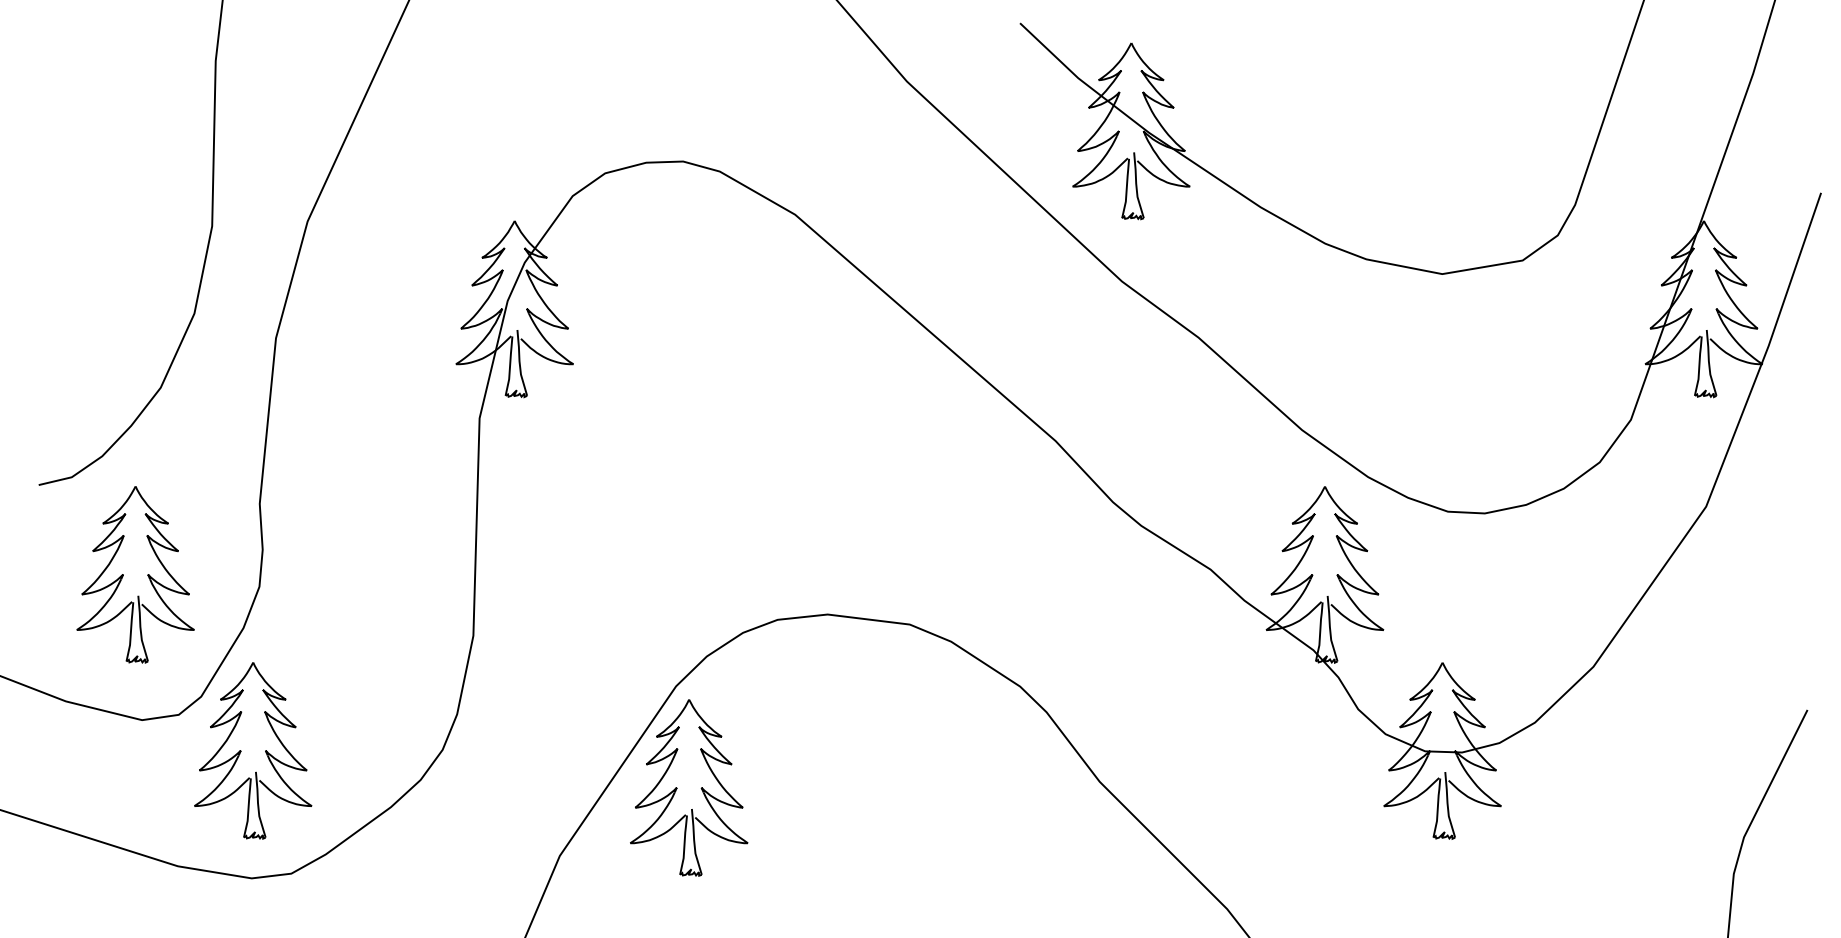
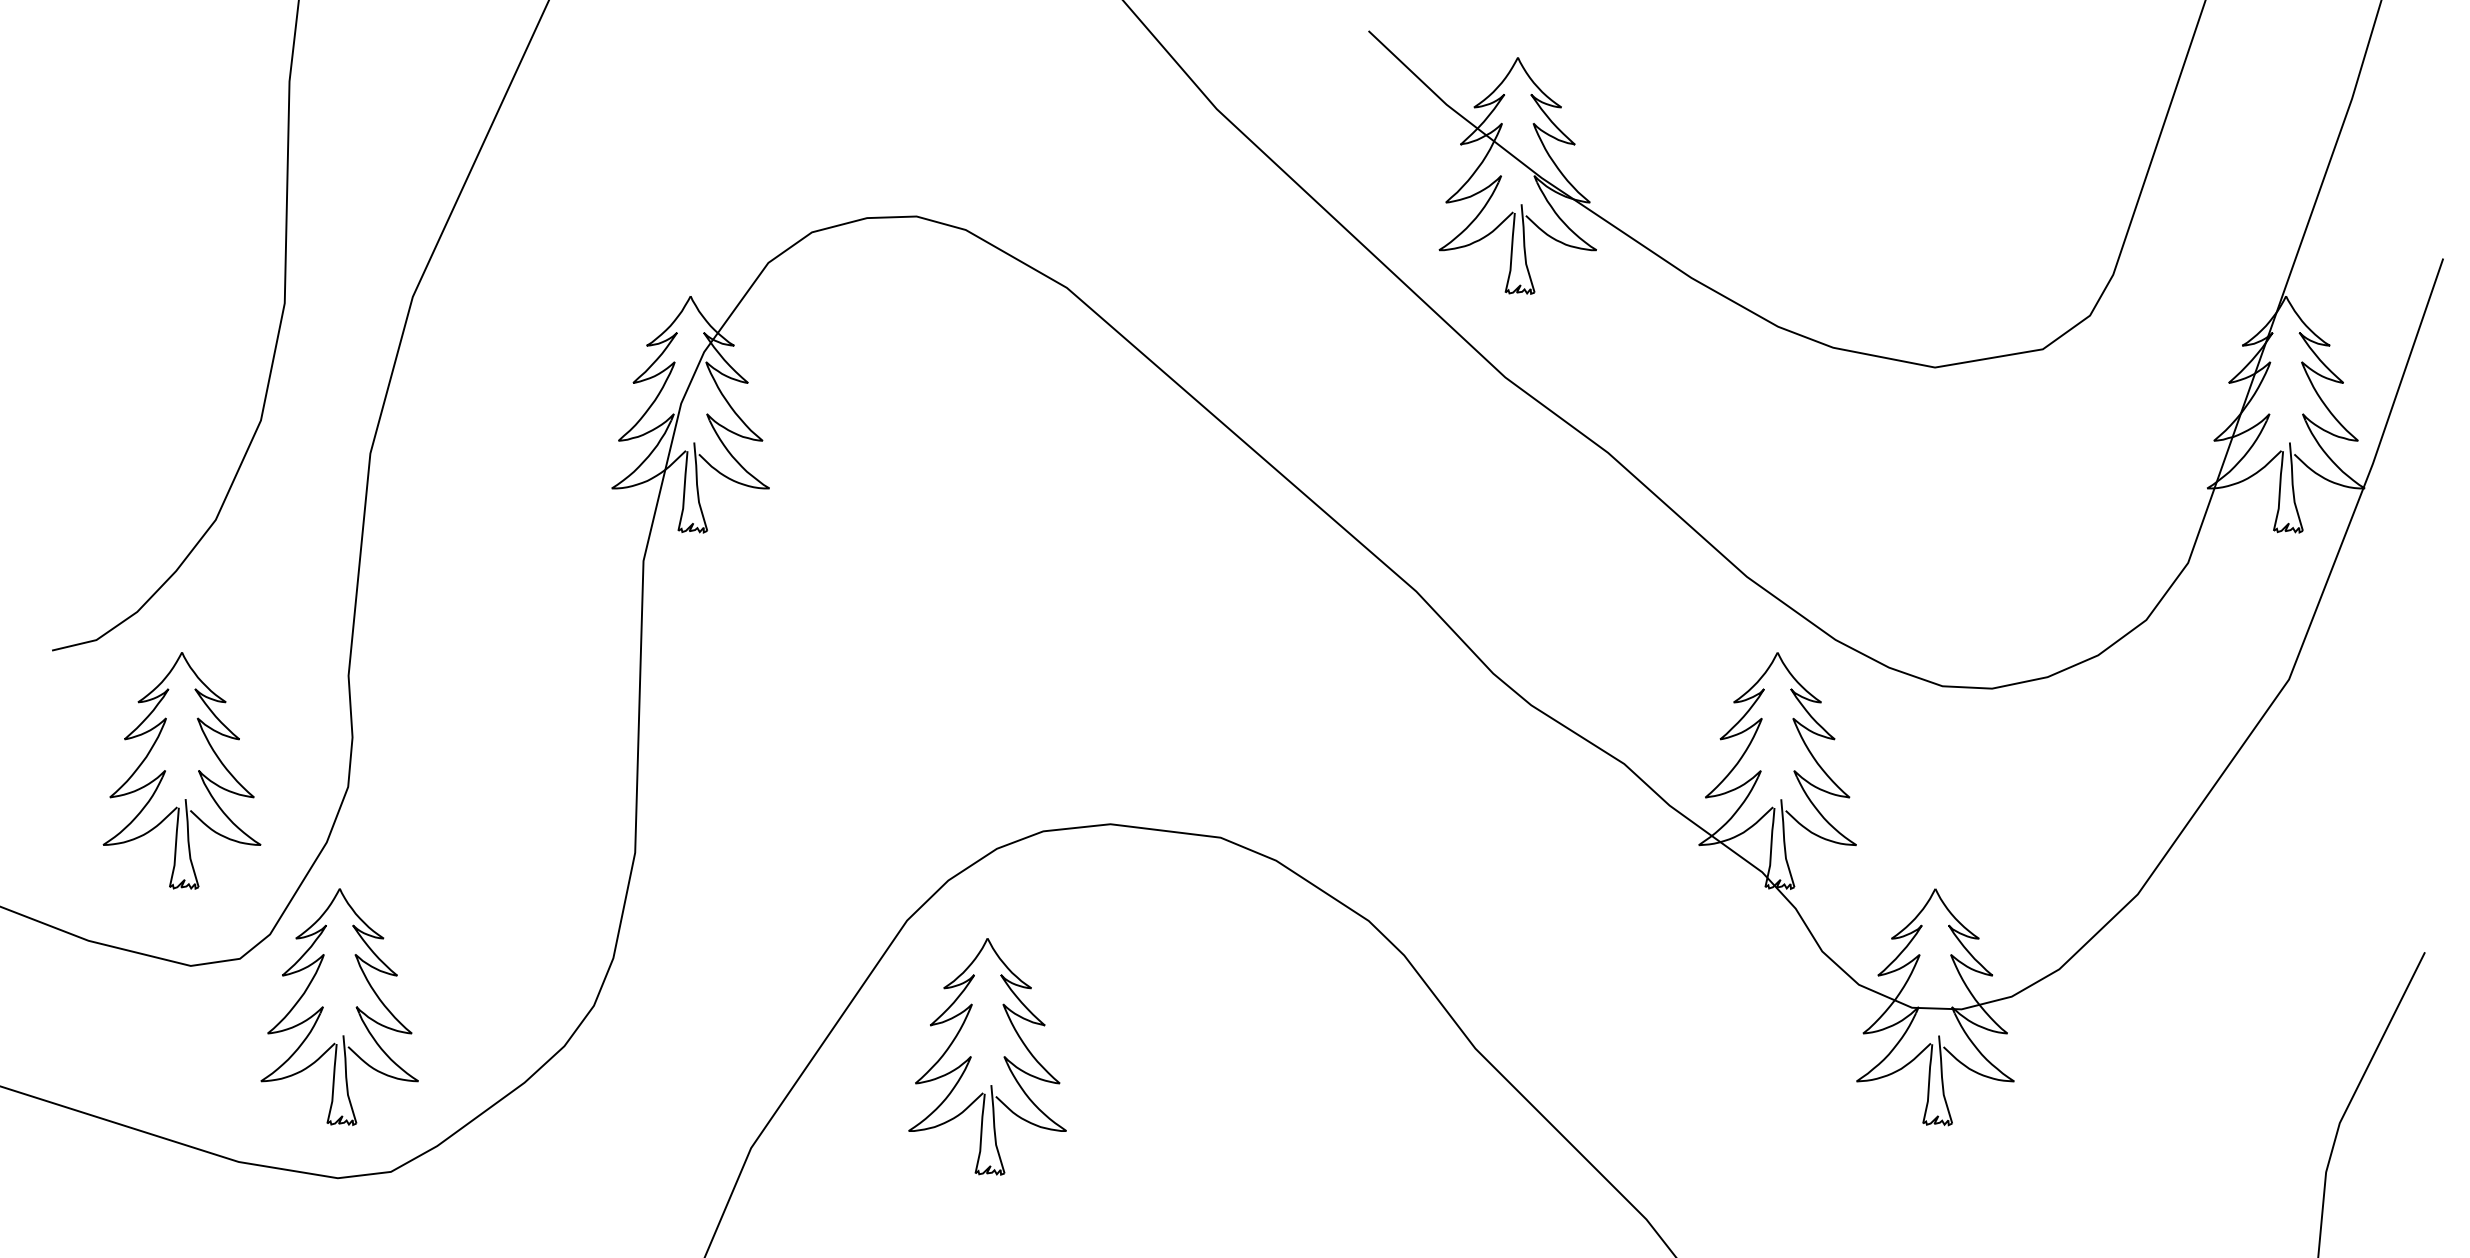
part: (677, 787) -> (971, 1056), moved

